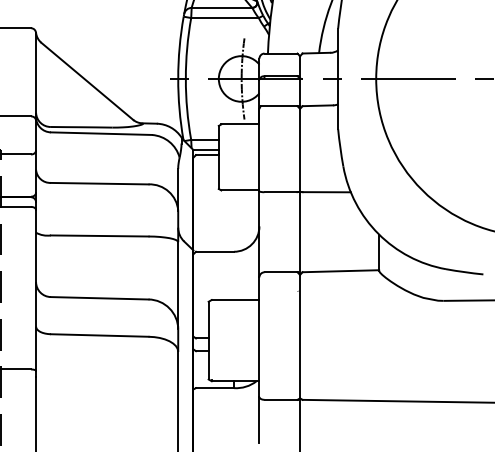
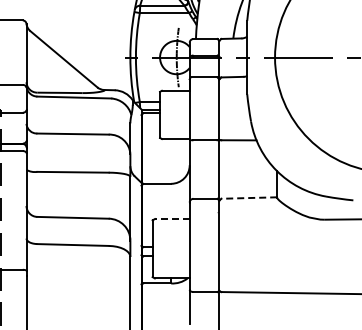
line: (341, 271) -> (249, 198), solid -> dashed
line: (234, 300) -> (171, 219), solid -> dashed

